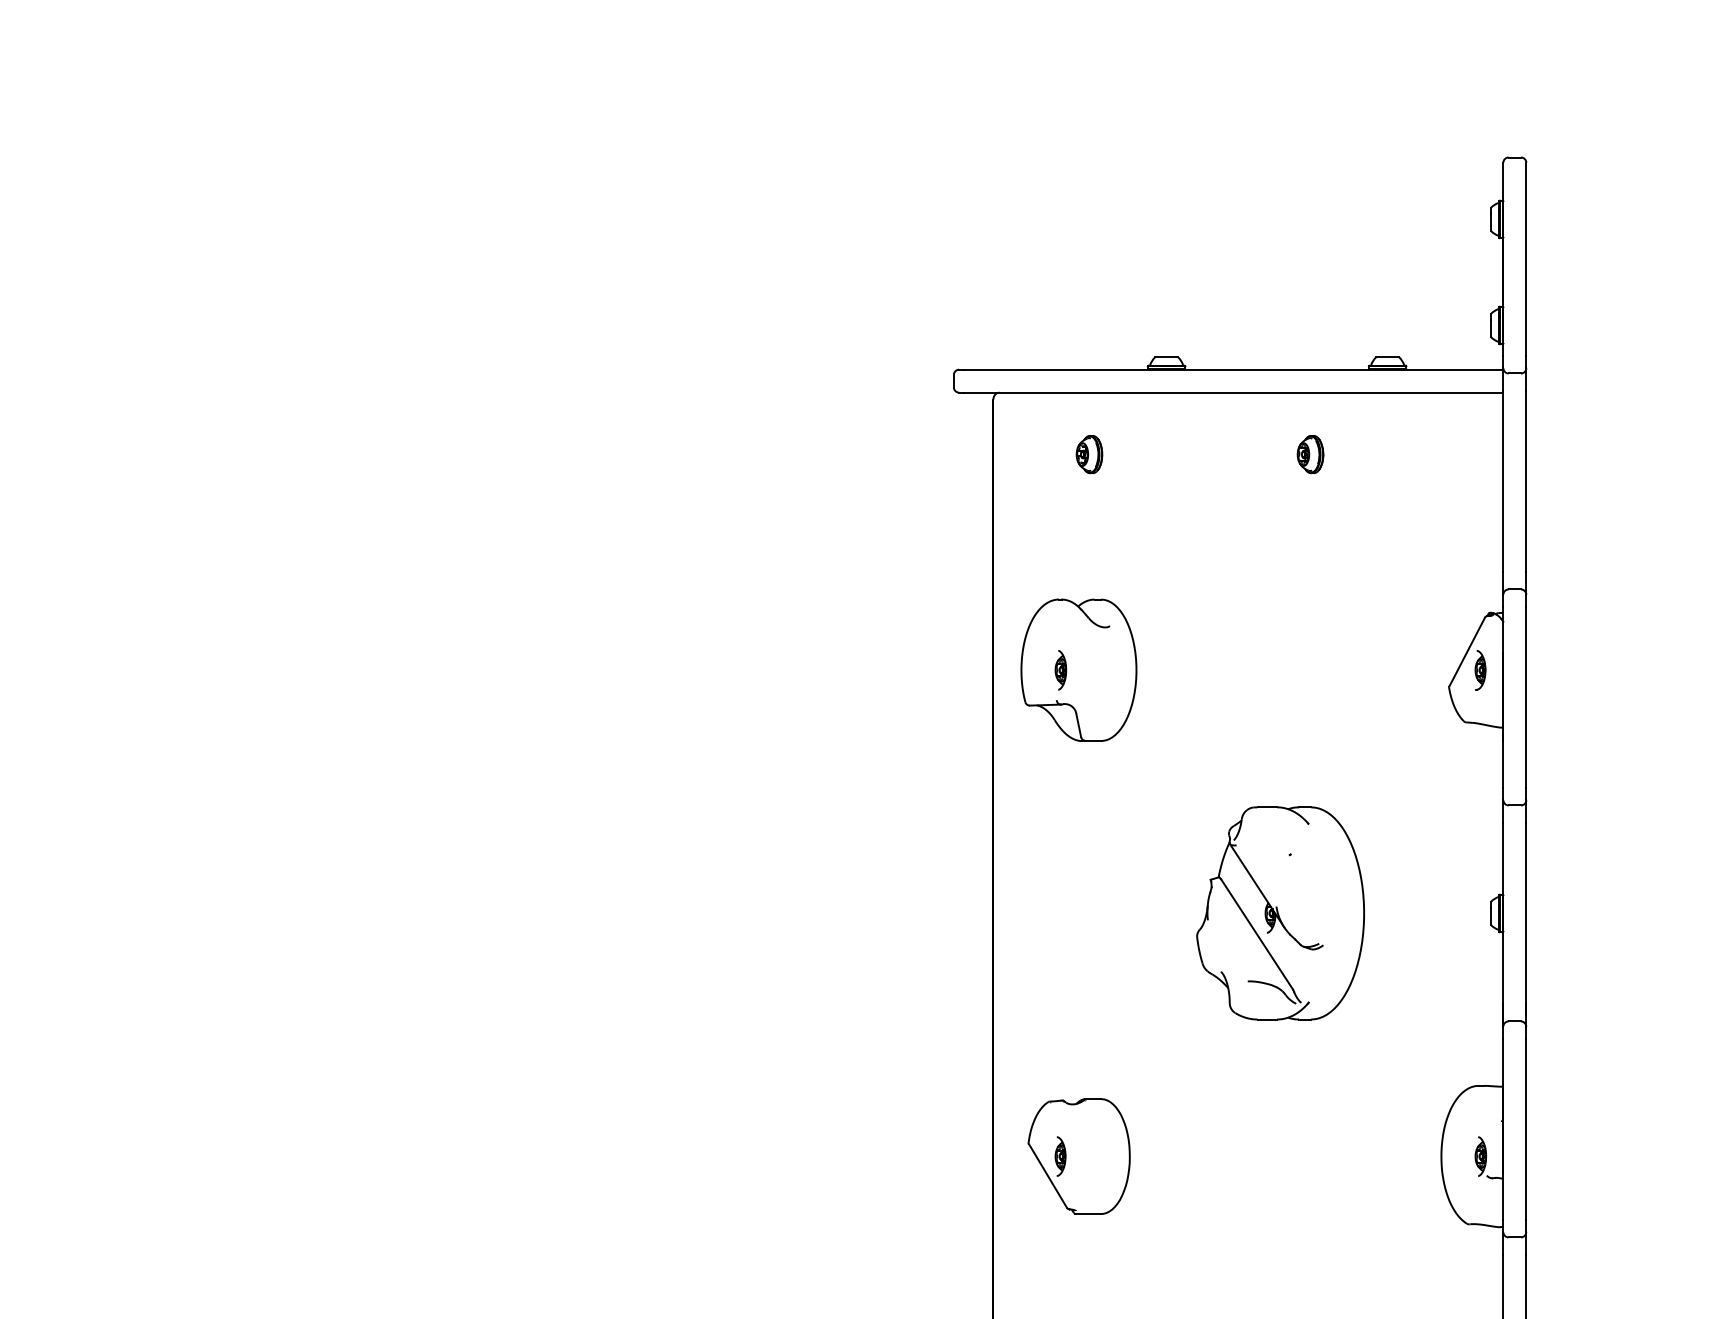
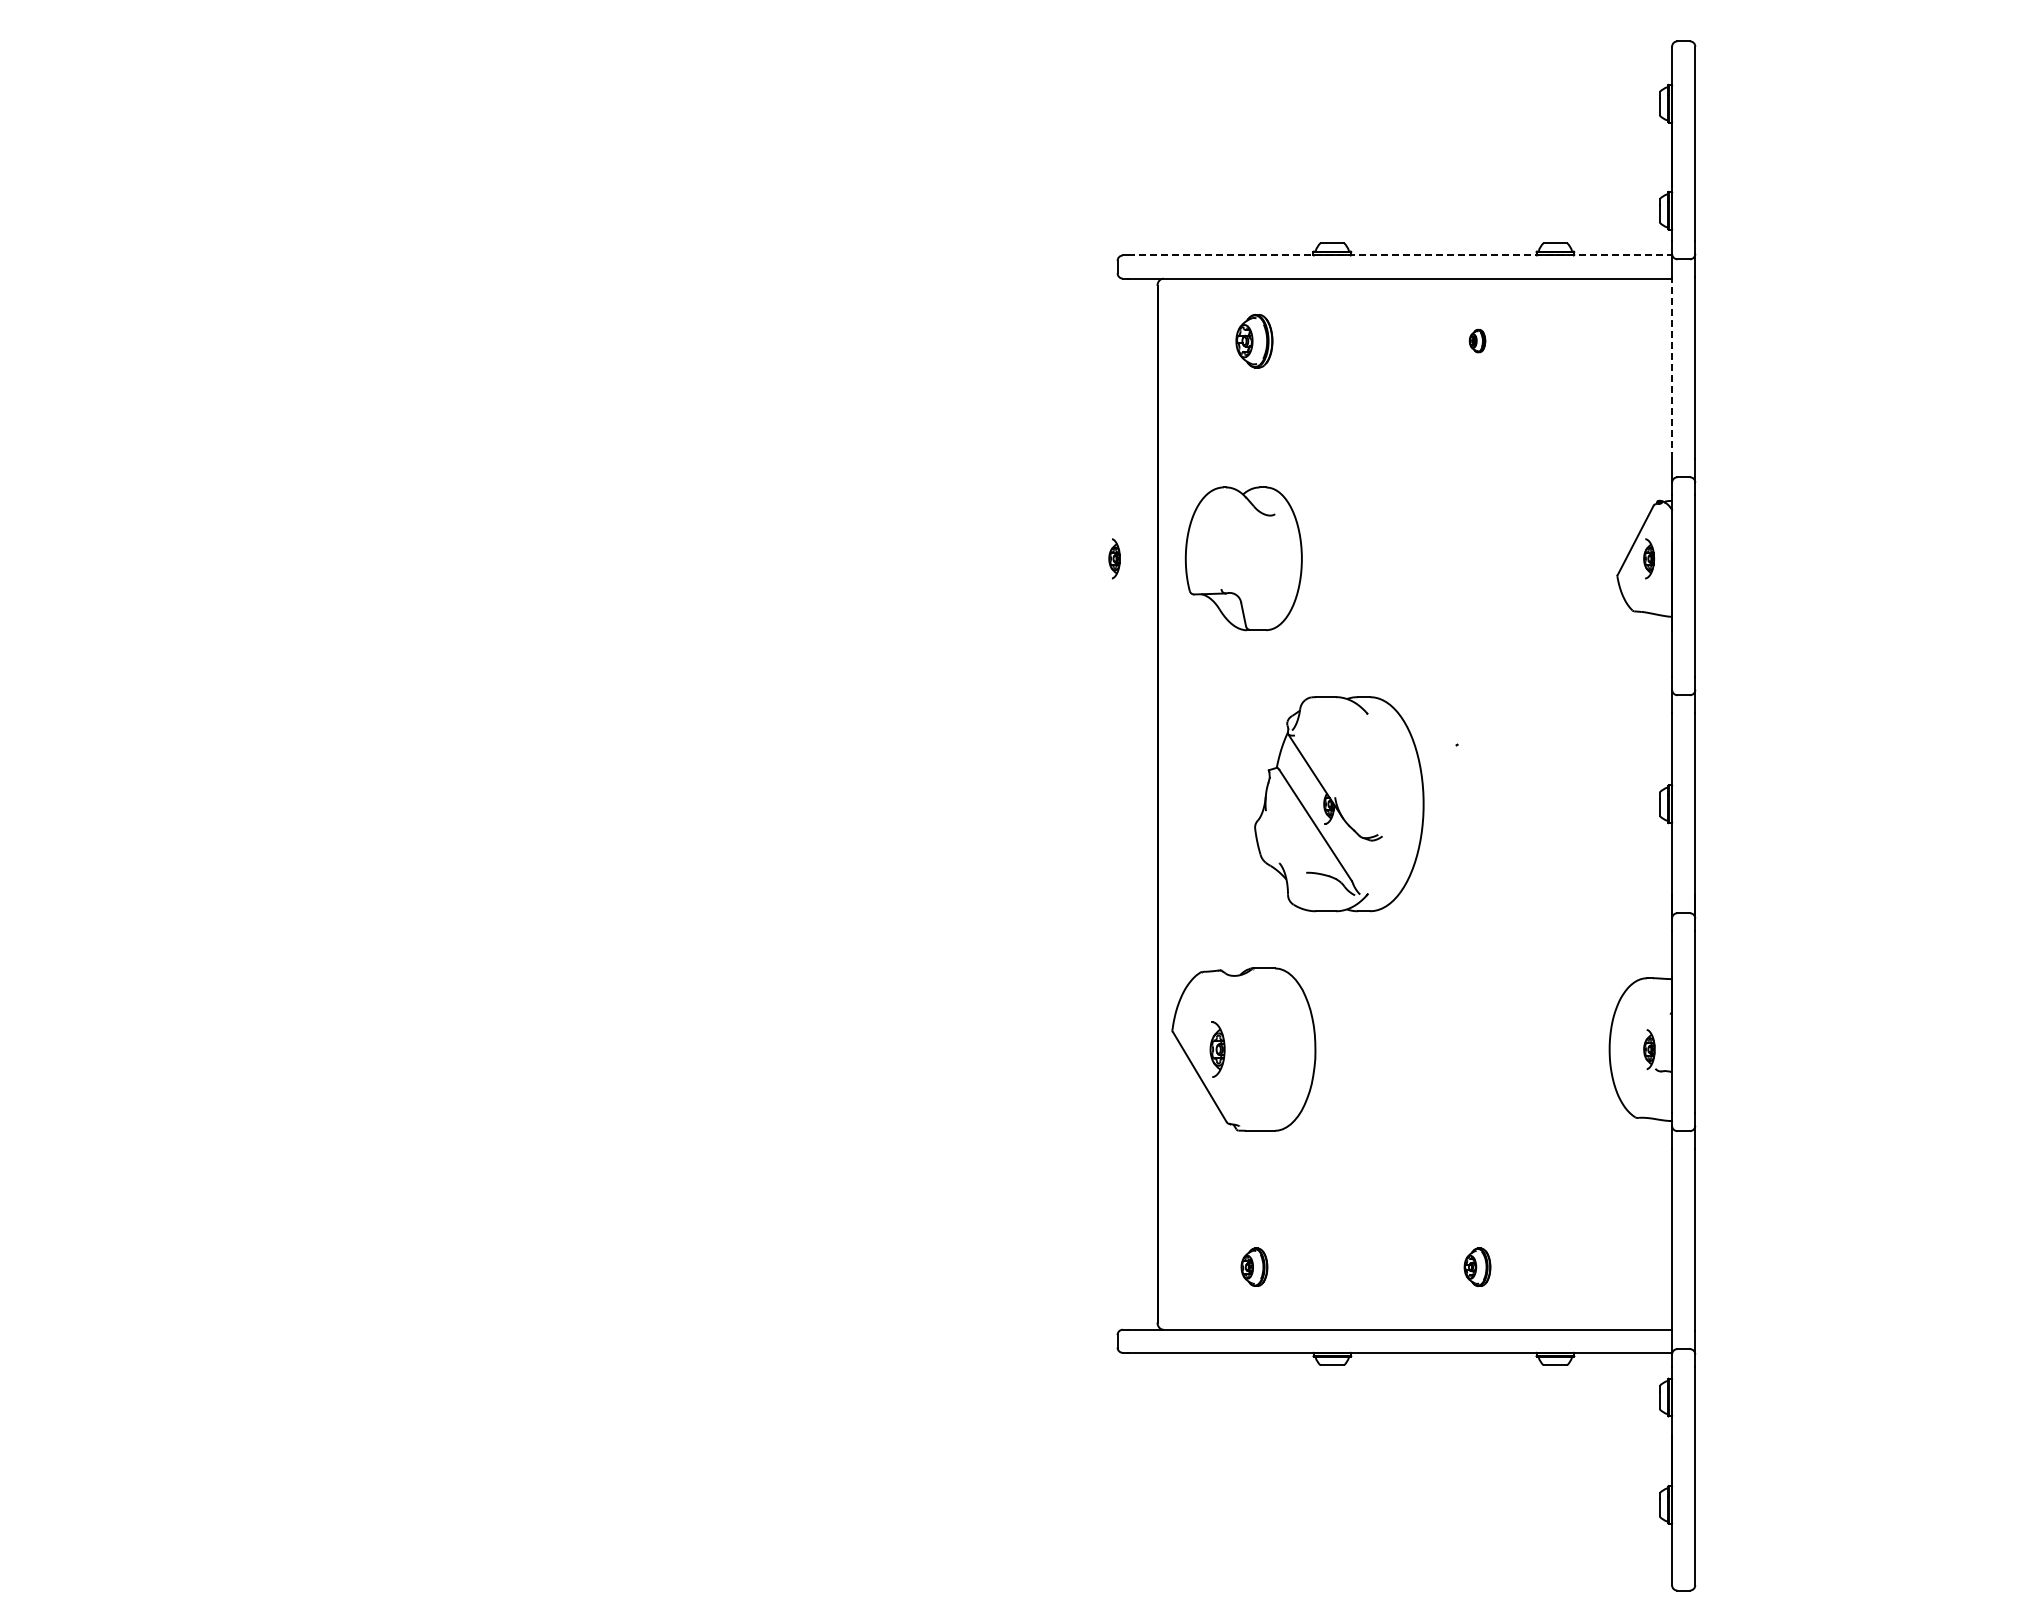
line: (1234, 369) -> (1400, 255), solid -> dashed
part: (1089, 453) -> (1254, 340), size x1.4
part: (1310, 453) -> (1477, 340), size x0.6
line: (1503, 480) -> (1672, 367), solid -> dashed
part: (1060, 669) -> (1114, 558), moved
part: (1280, 913) -> (1339, 804), moved
part: (1079, 1156) -> (1244, 1049), size x1.4

